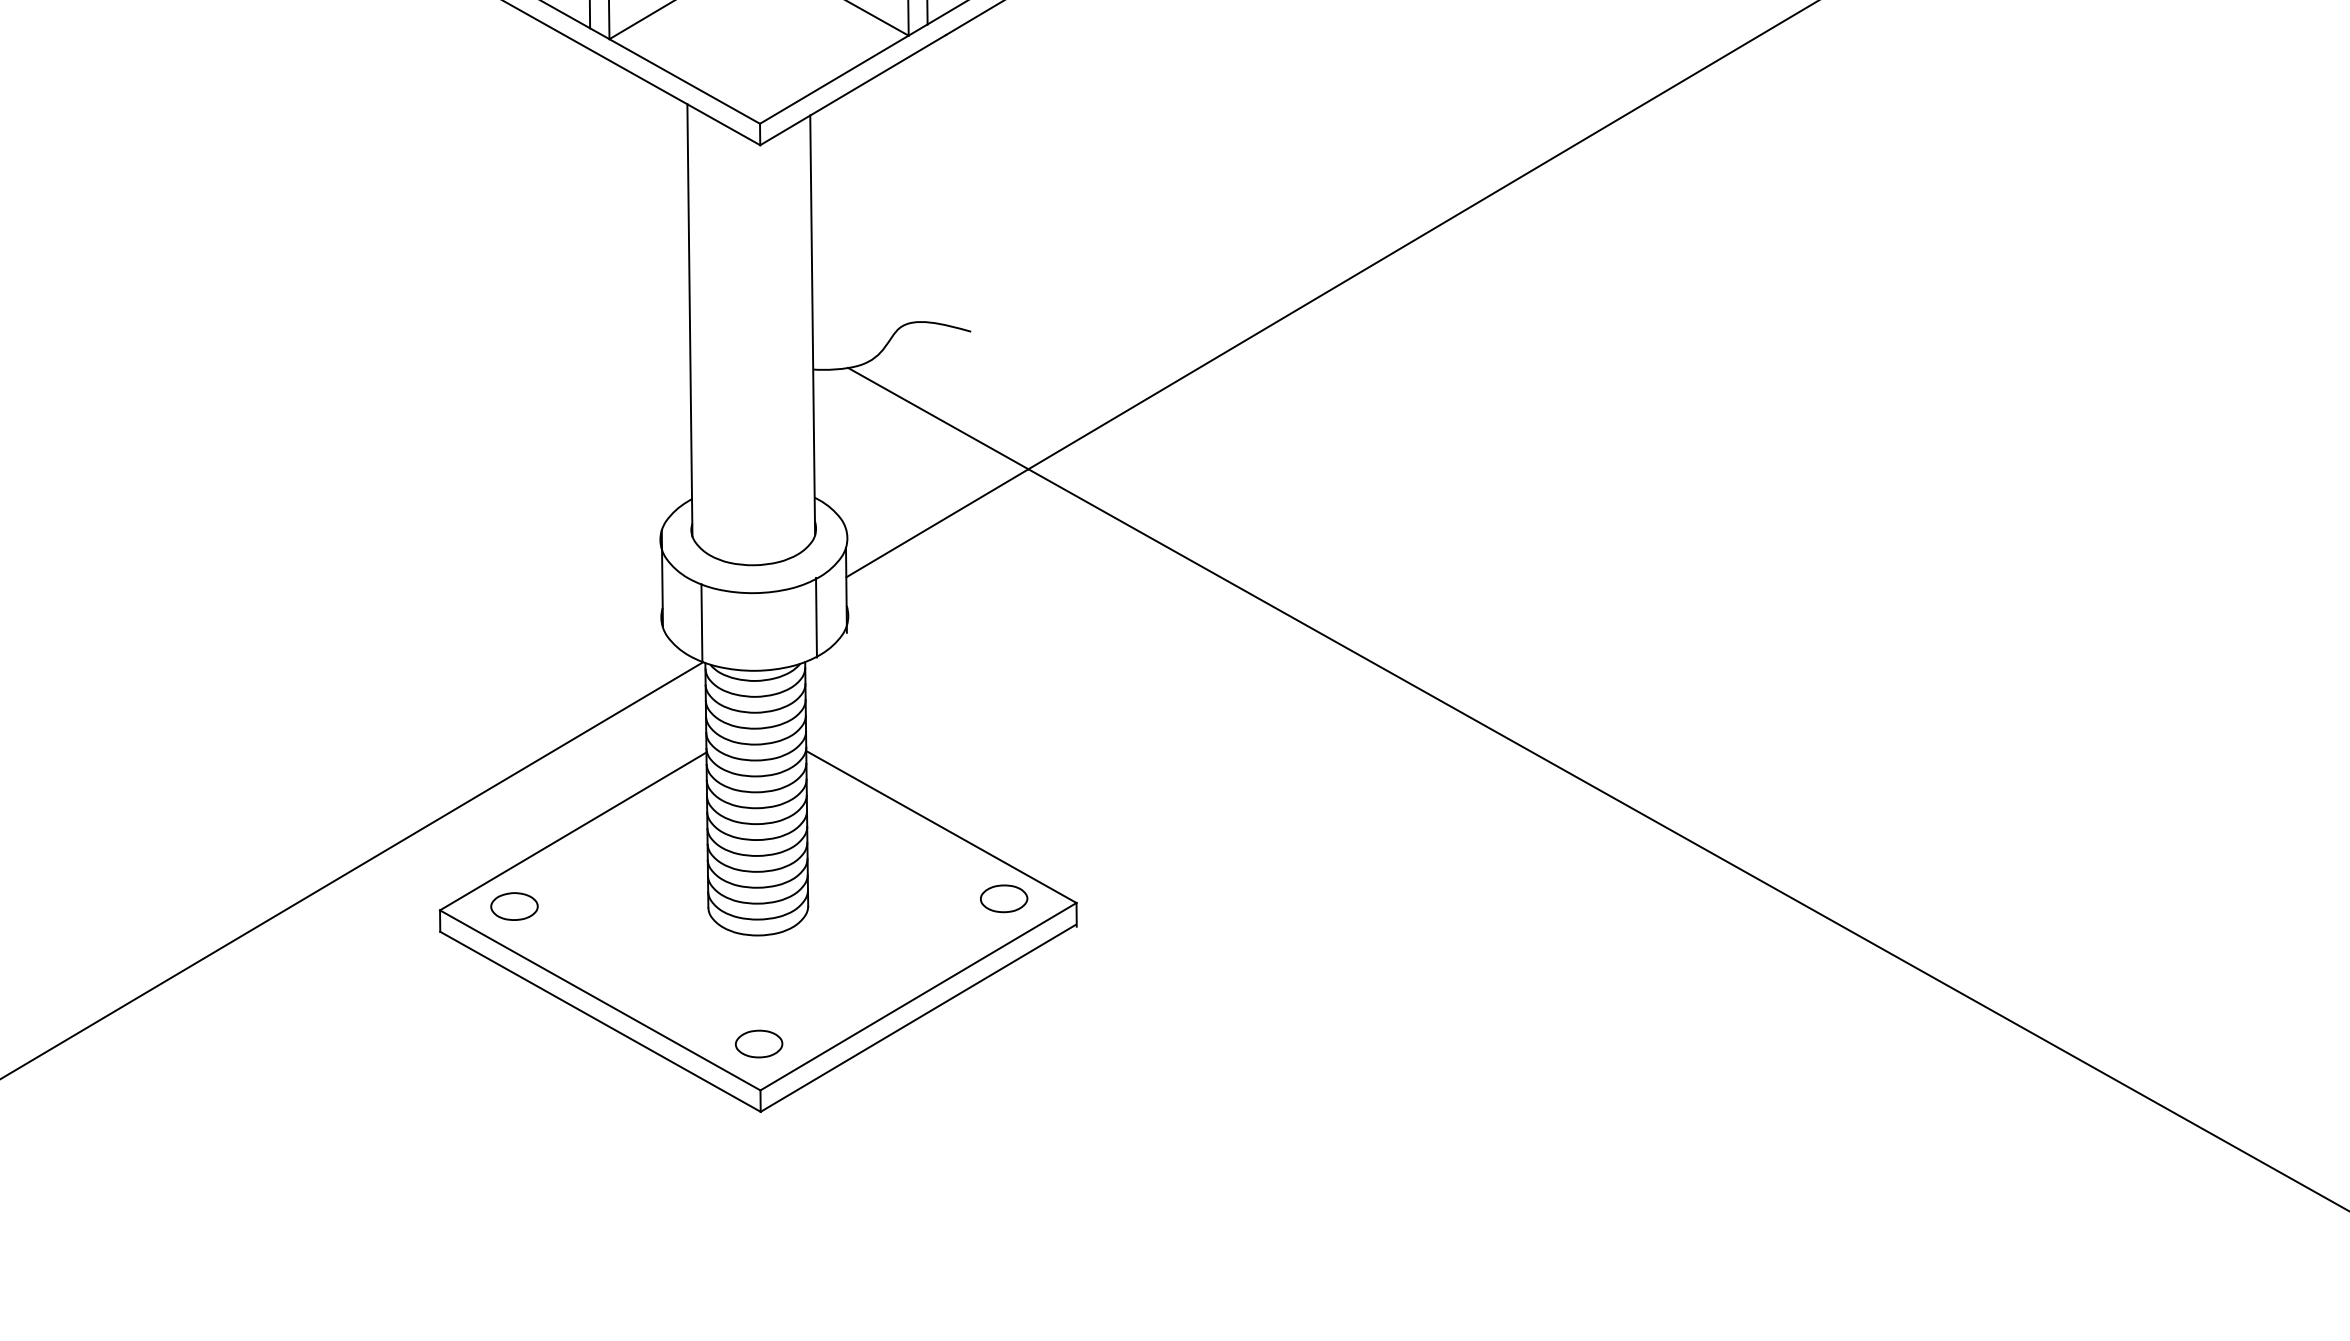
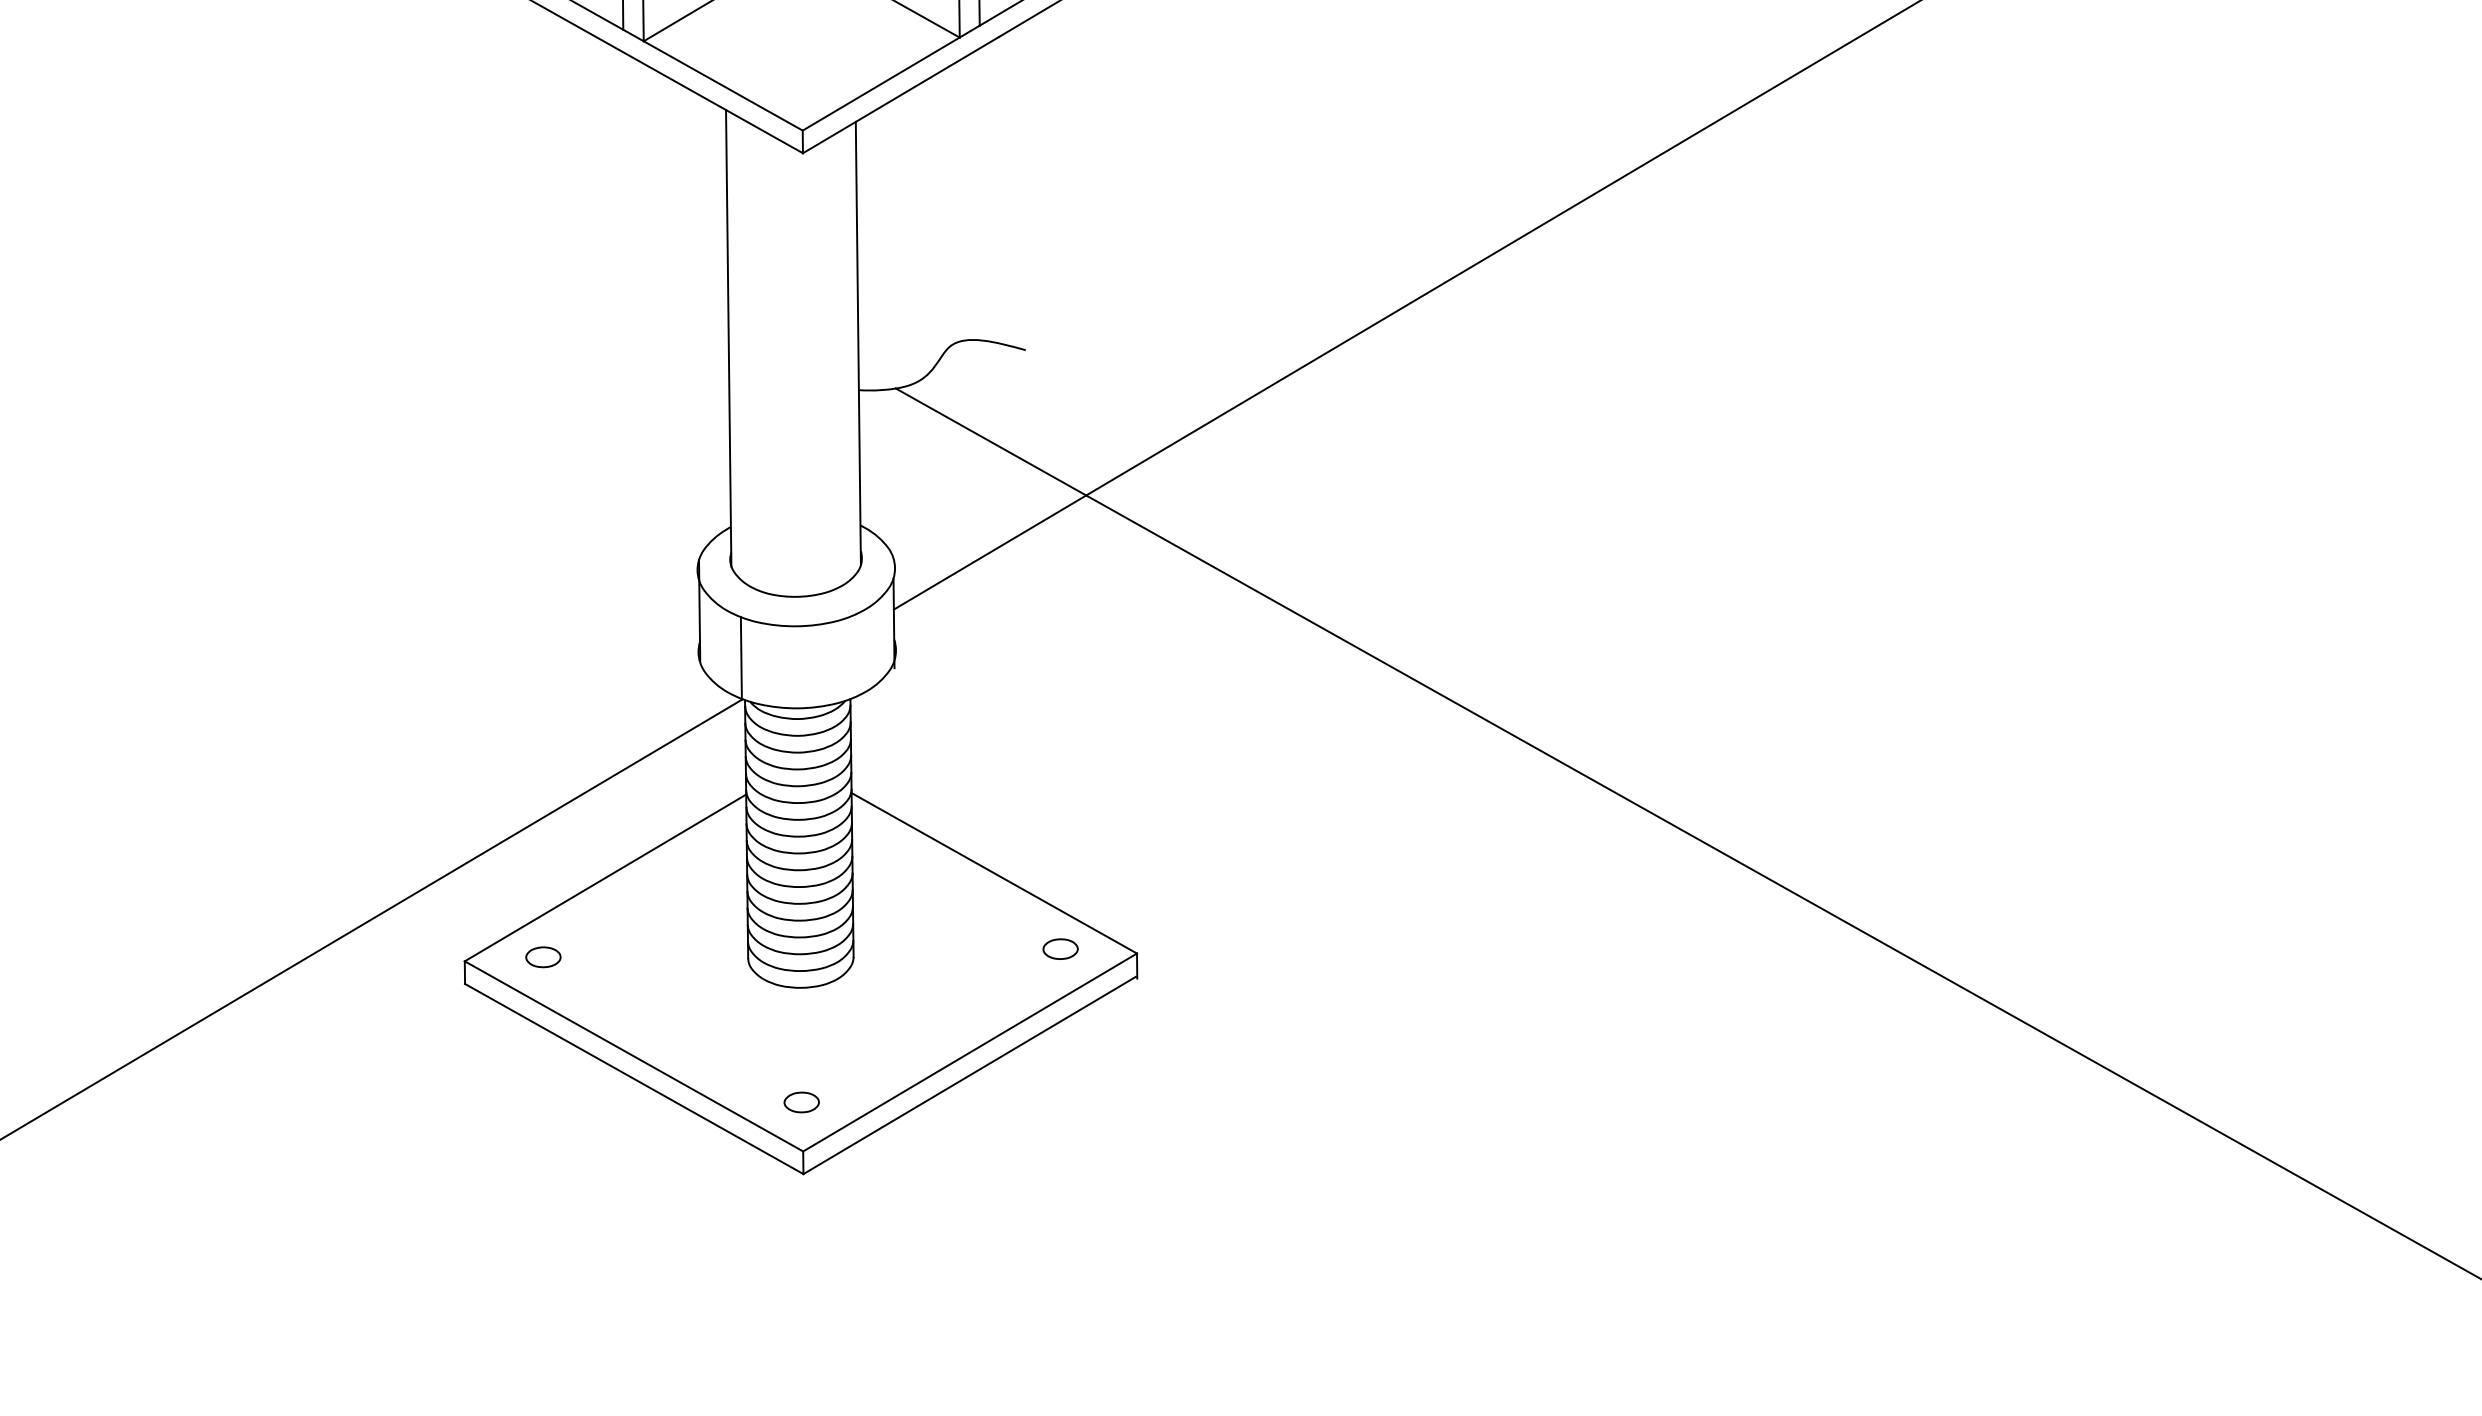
line: (816, 617) -> (862, 652), removed
part: (1004, 898) -> (1060, 948), size x0.7
part: (514, 906) -> (543, 957), size x0.7
part: (758, 1043) -> (801, 1101), size x0.7

